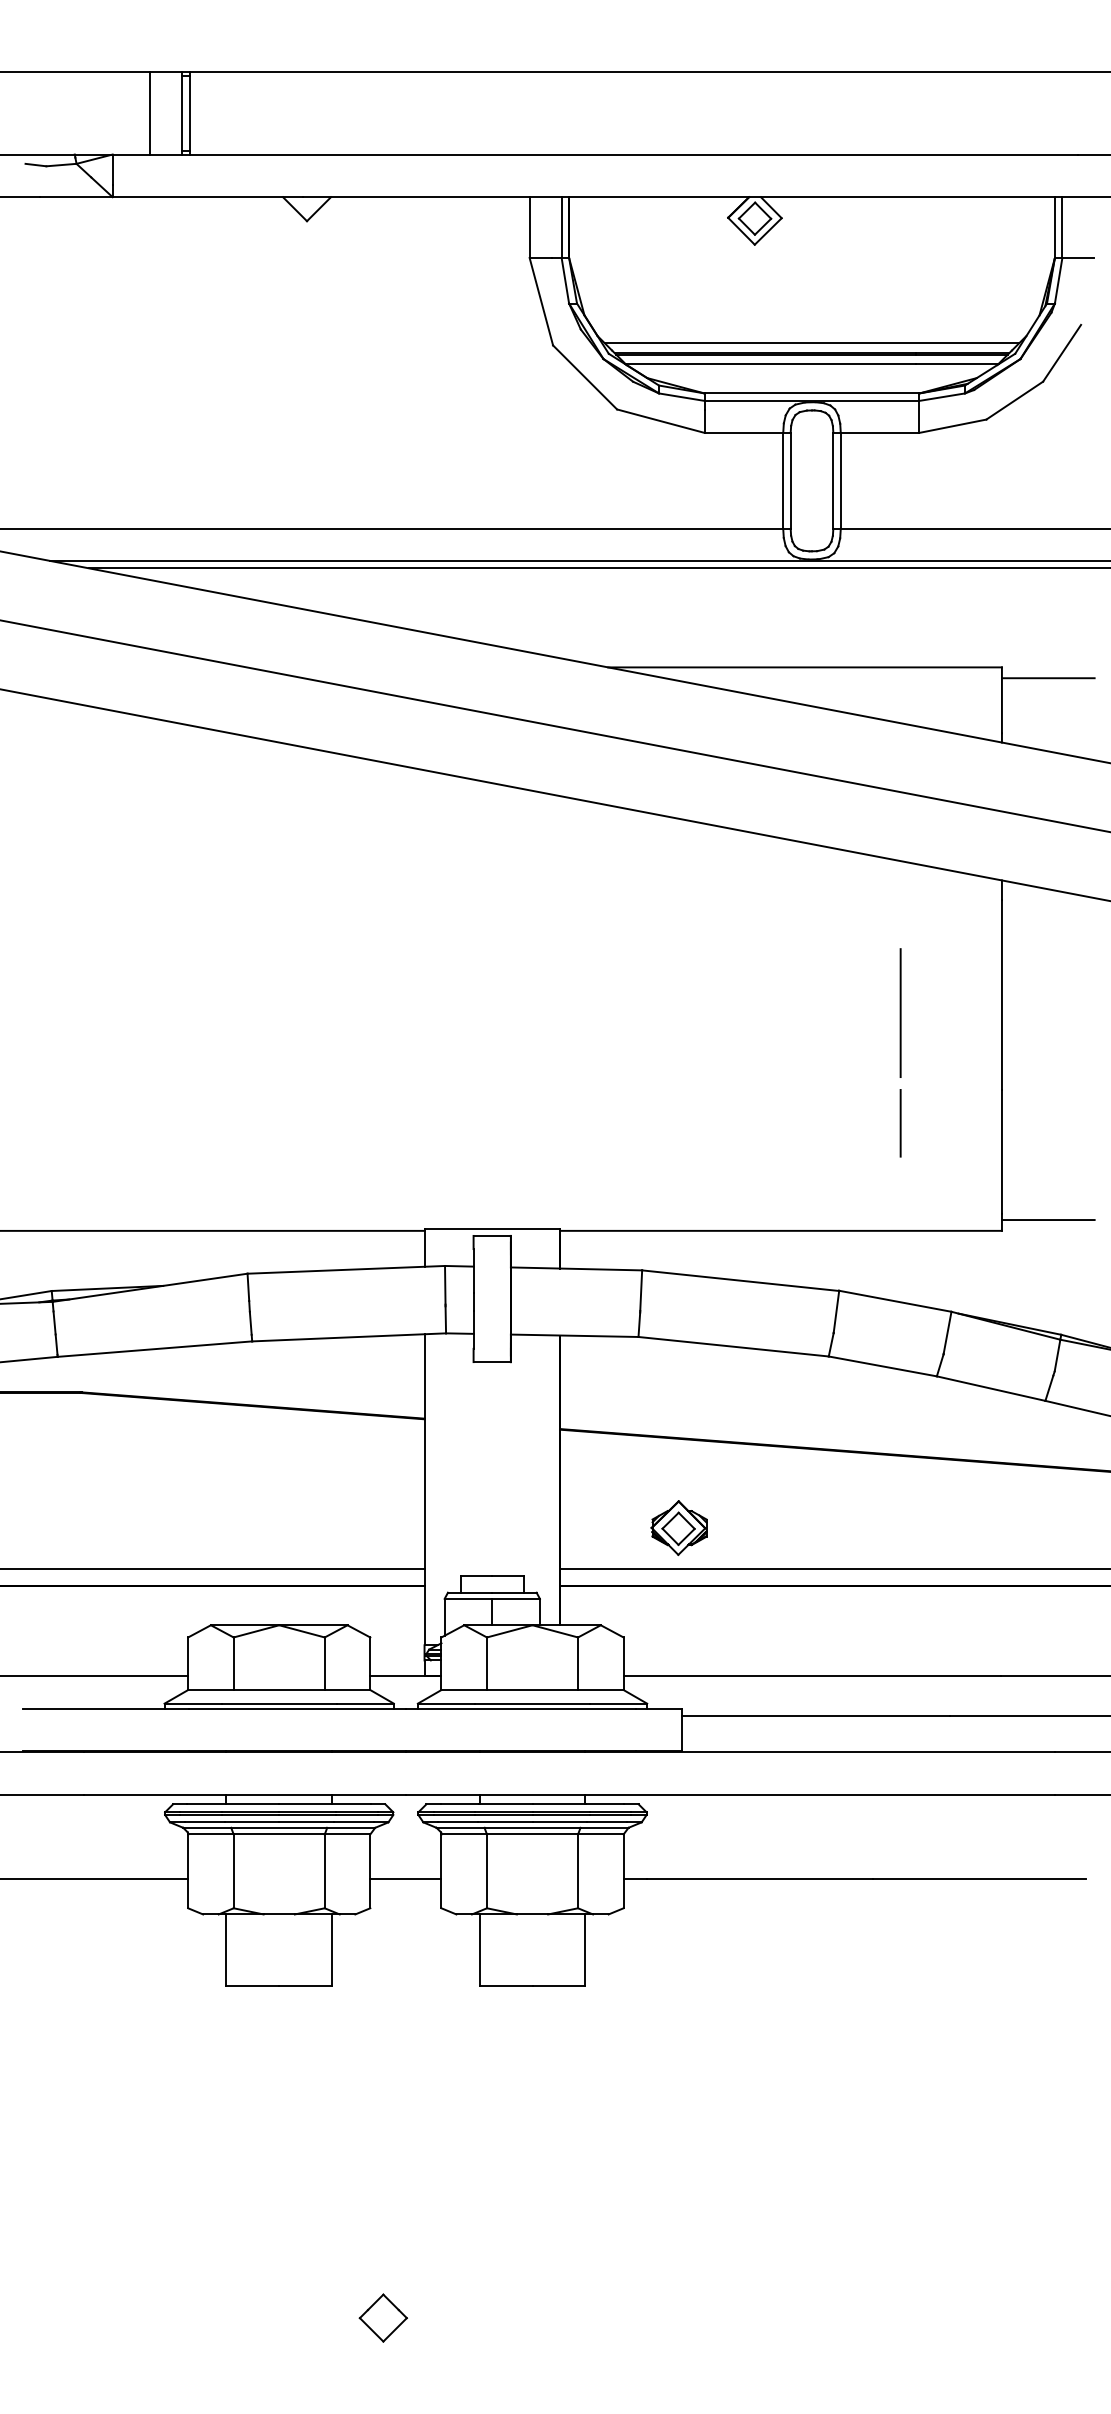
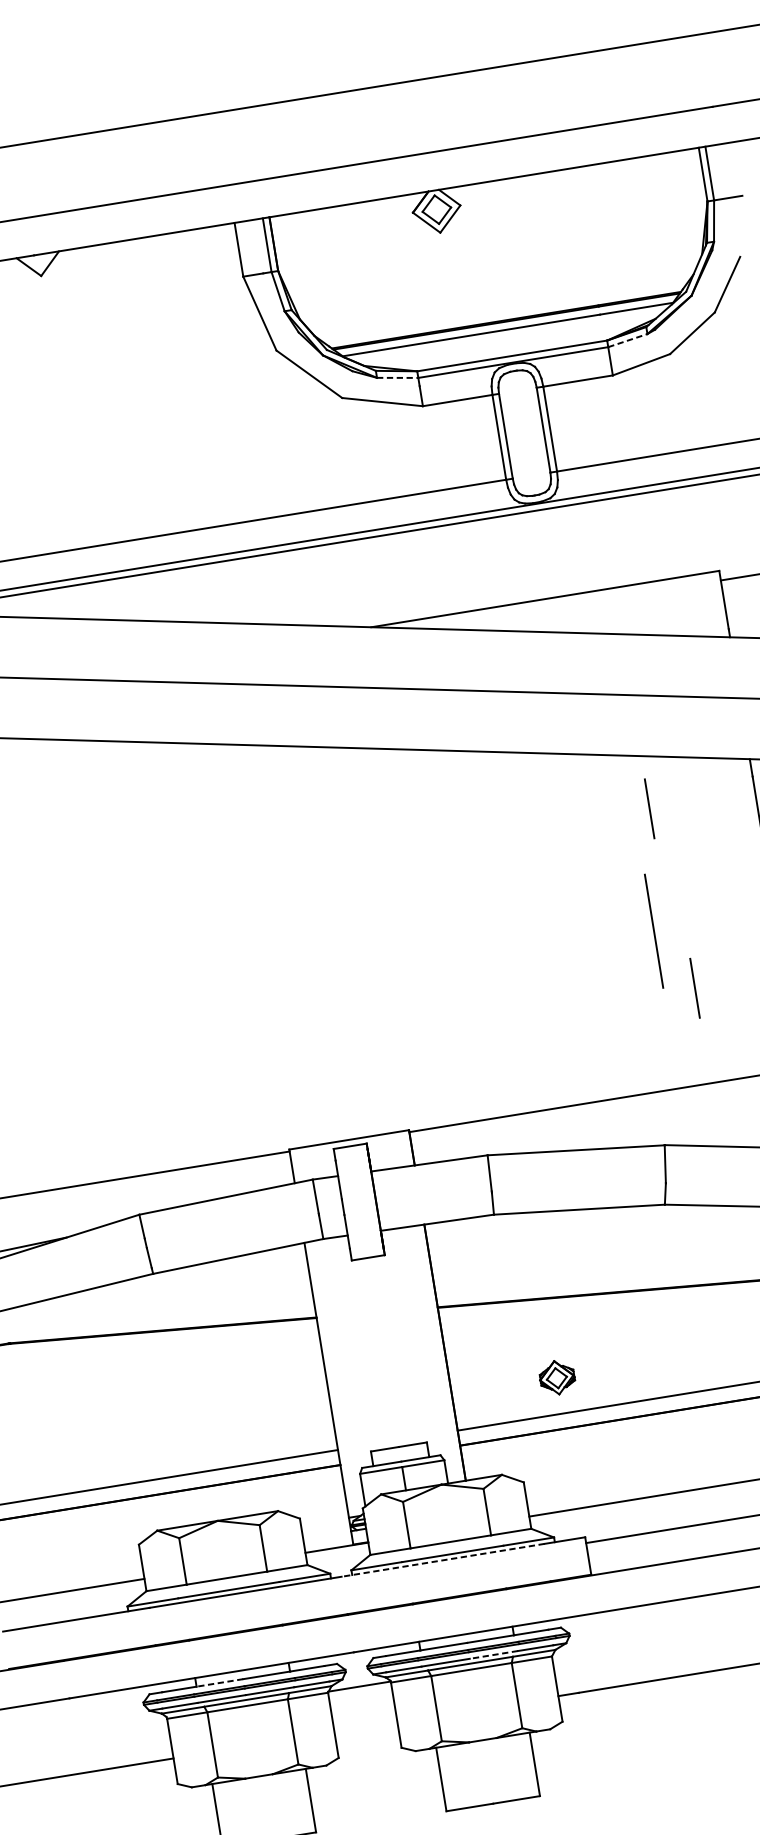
line: (811, 343) -> (504, 311), removed
line: (682, 397) -> (398, 378), solid -> dashed
line: (942, 397) -> (628, 340), solid -> dashed
line: (882, 917) -> (649, 809), added
line: (900, 1012) -> (653, 930), moved
part: (678, 1527) -> (556, 1377), size x0.7
line: (520, 1708) -> (442, 1559), solid -> dashed
line: (252, 1804) -> (219, 1683), solid -> dashed
line: (559, 1822) -> (493, 1655), solid -> dashed
line: (405, 1879) -> (359, 1686), moved

